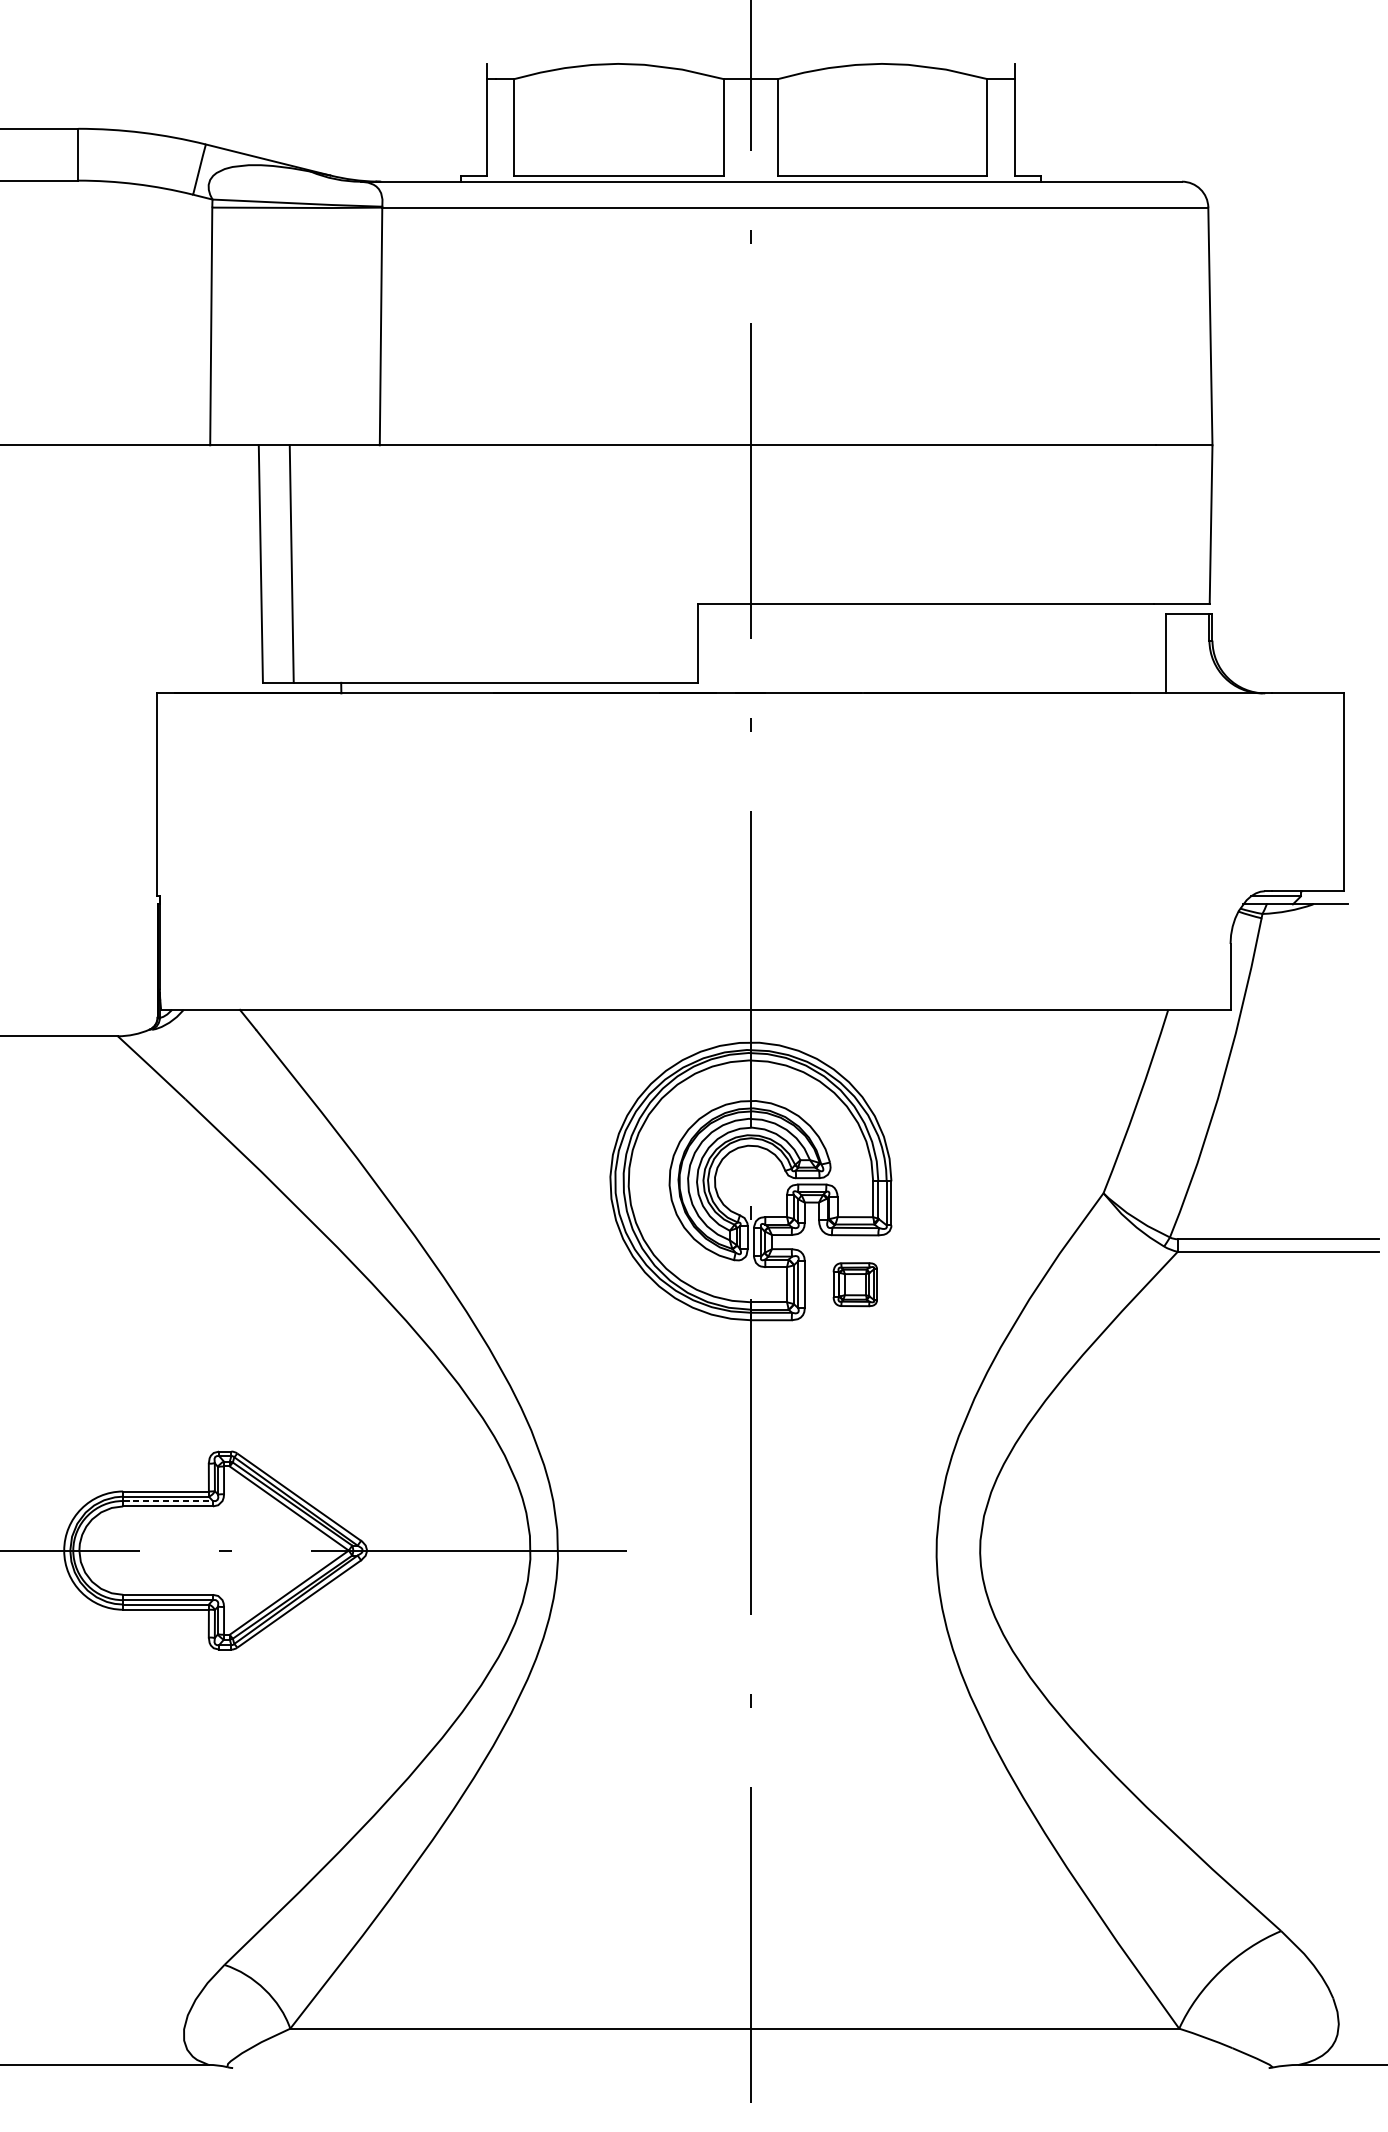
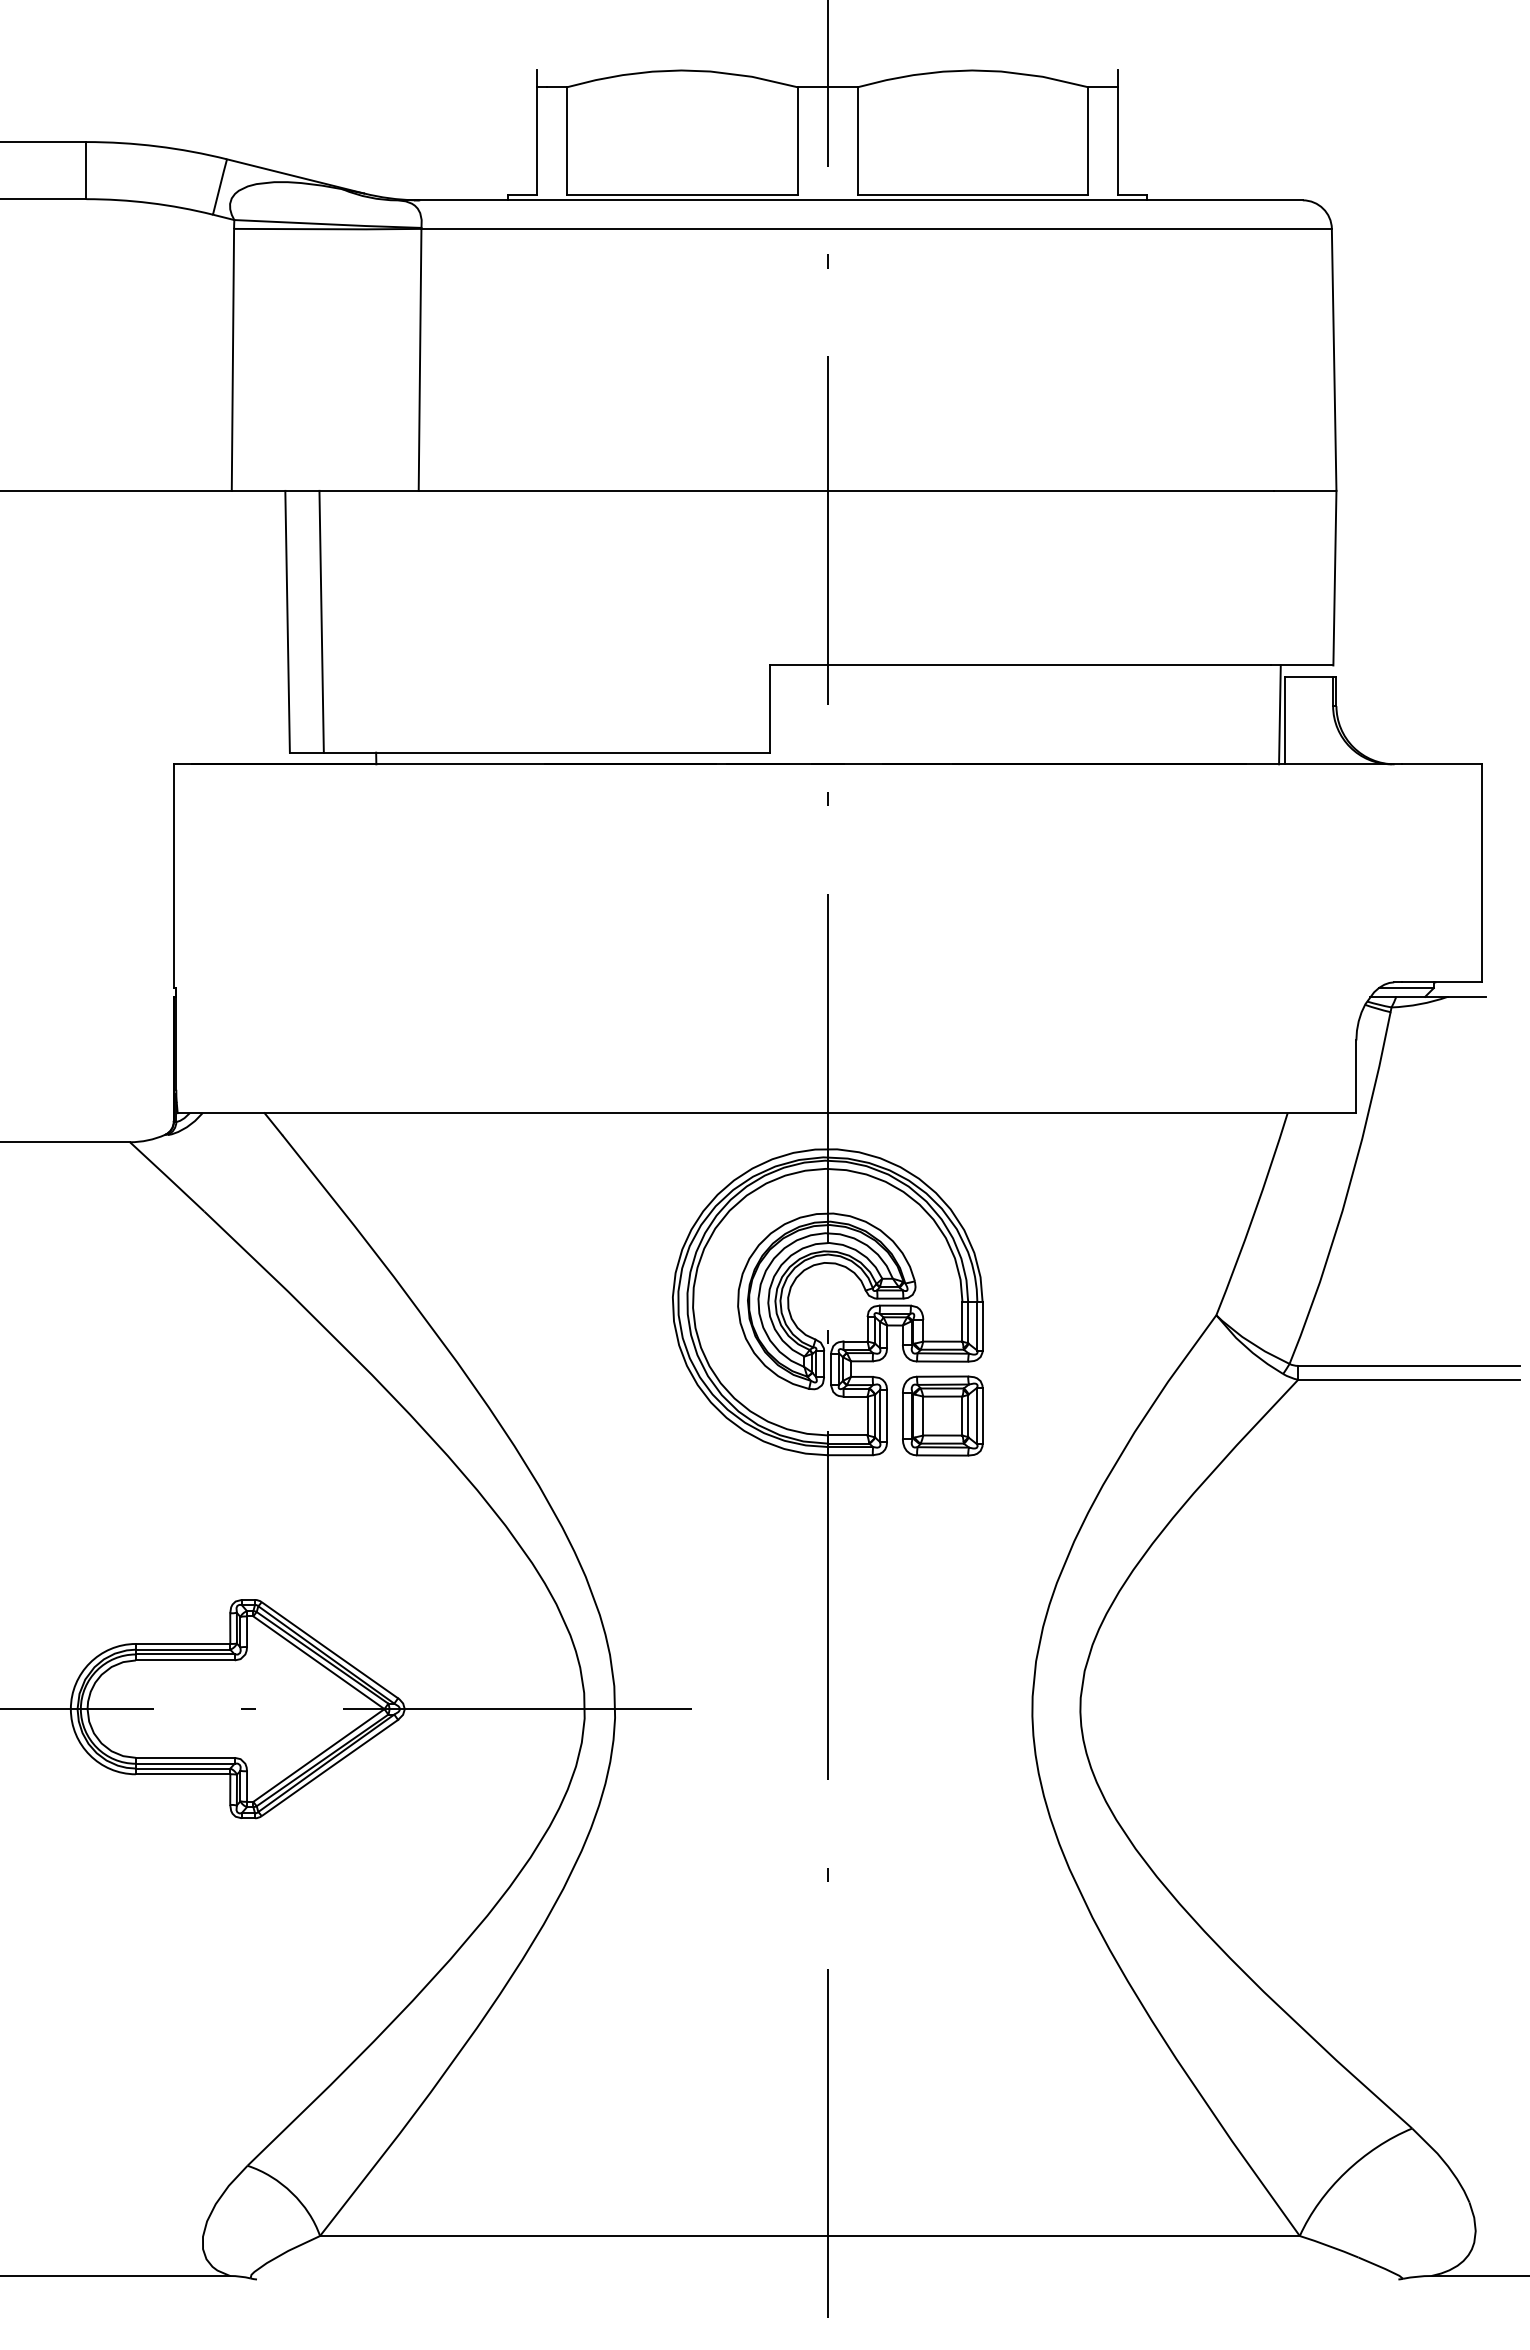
line: (1160, 648) -> (1279, 714), added
part: (855, 1284) -> (942, 1415), size x1.67
line: (168, 1501) -> (185, 1654), dashed -> solid

